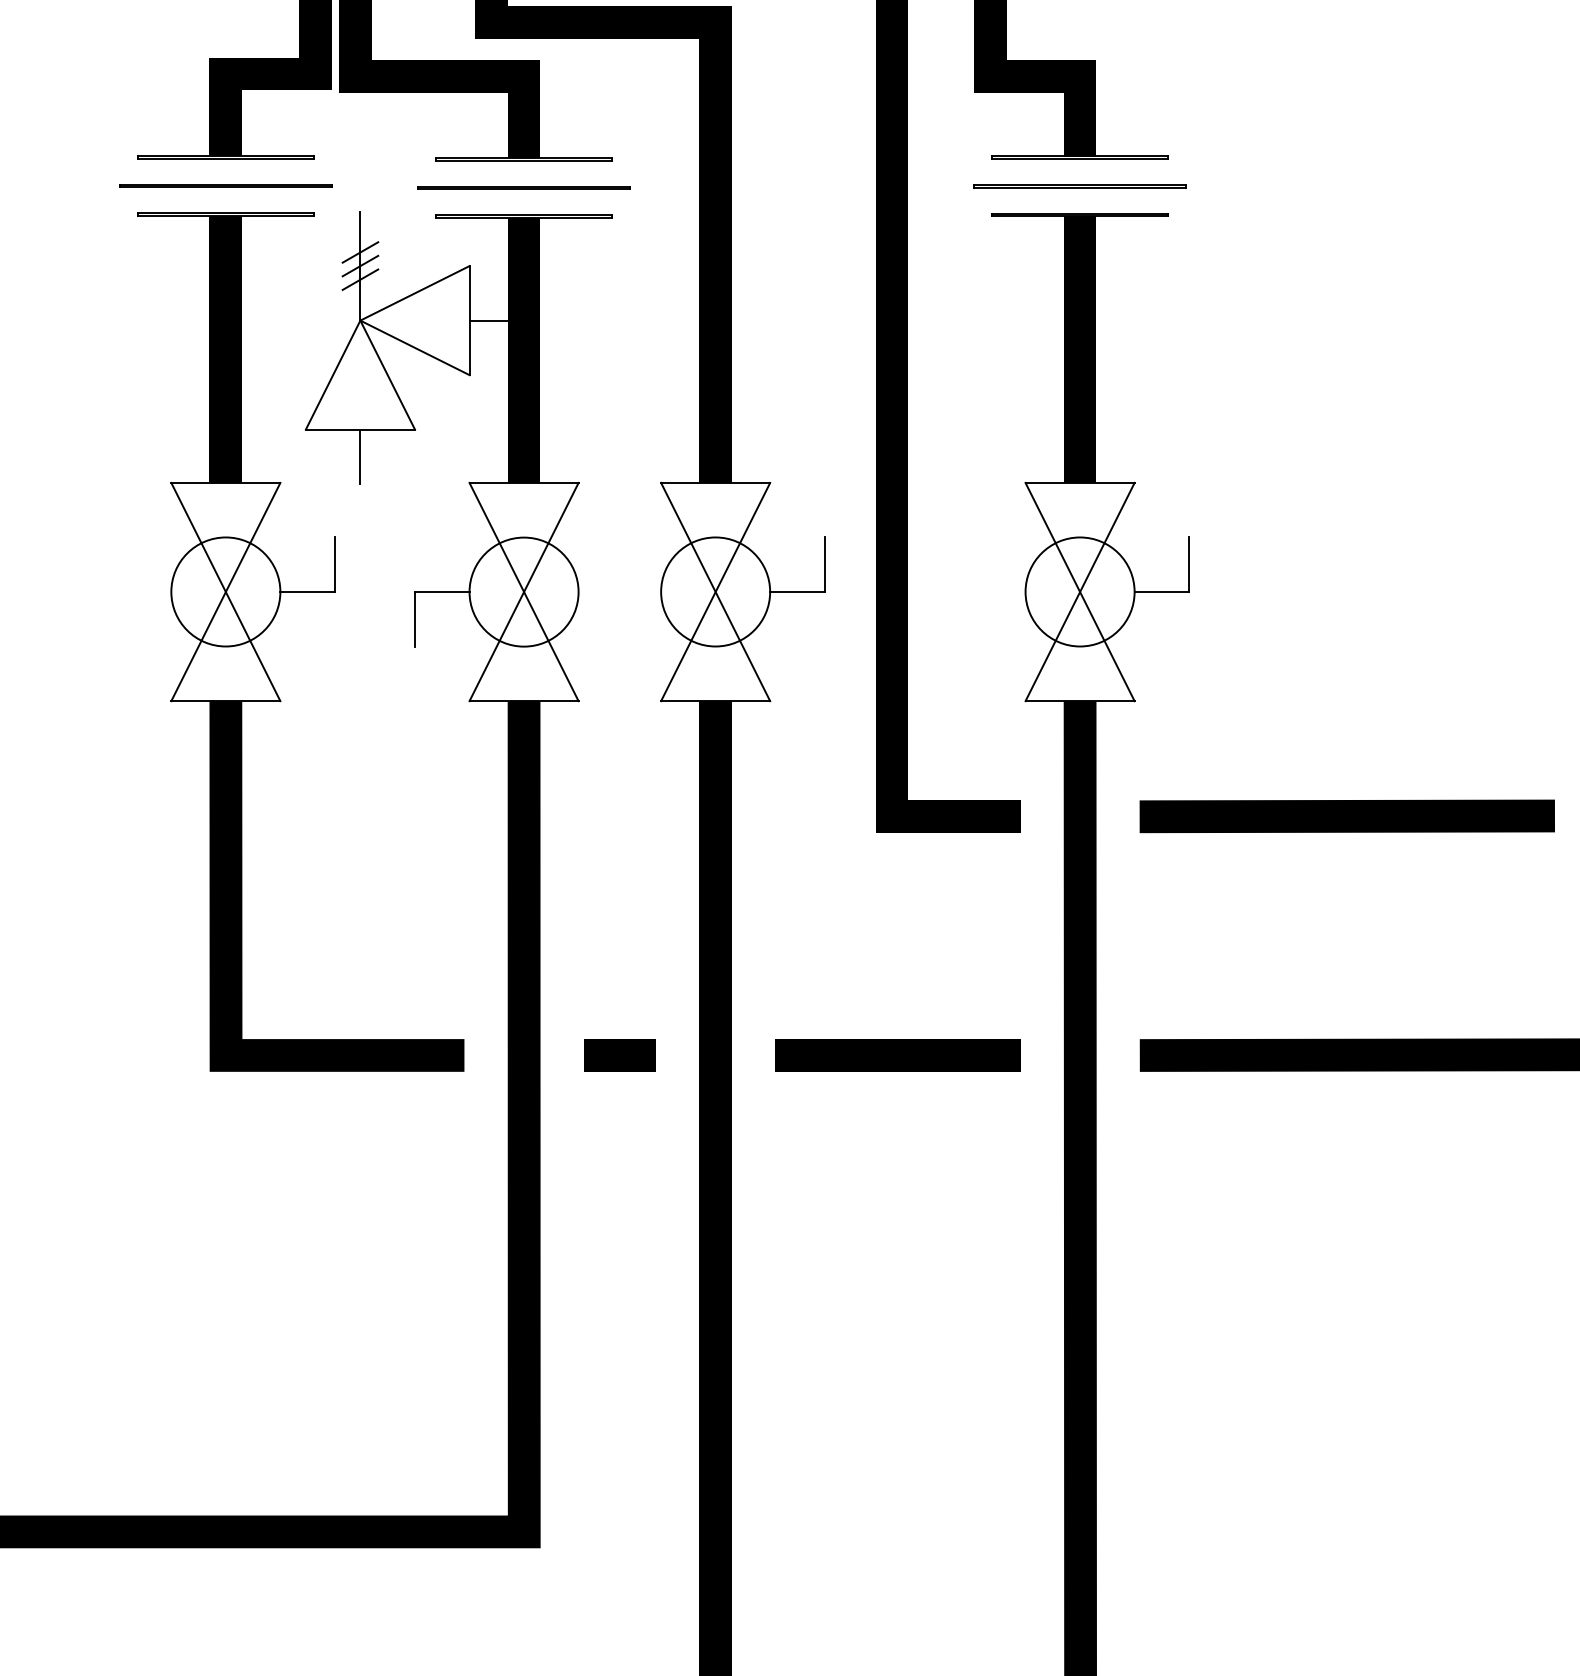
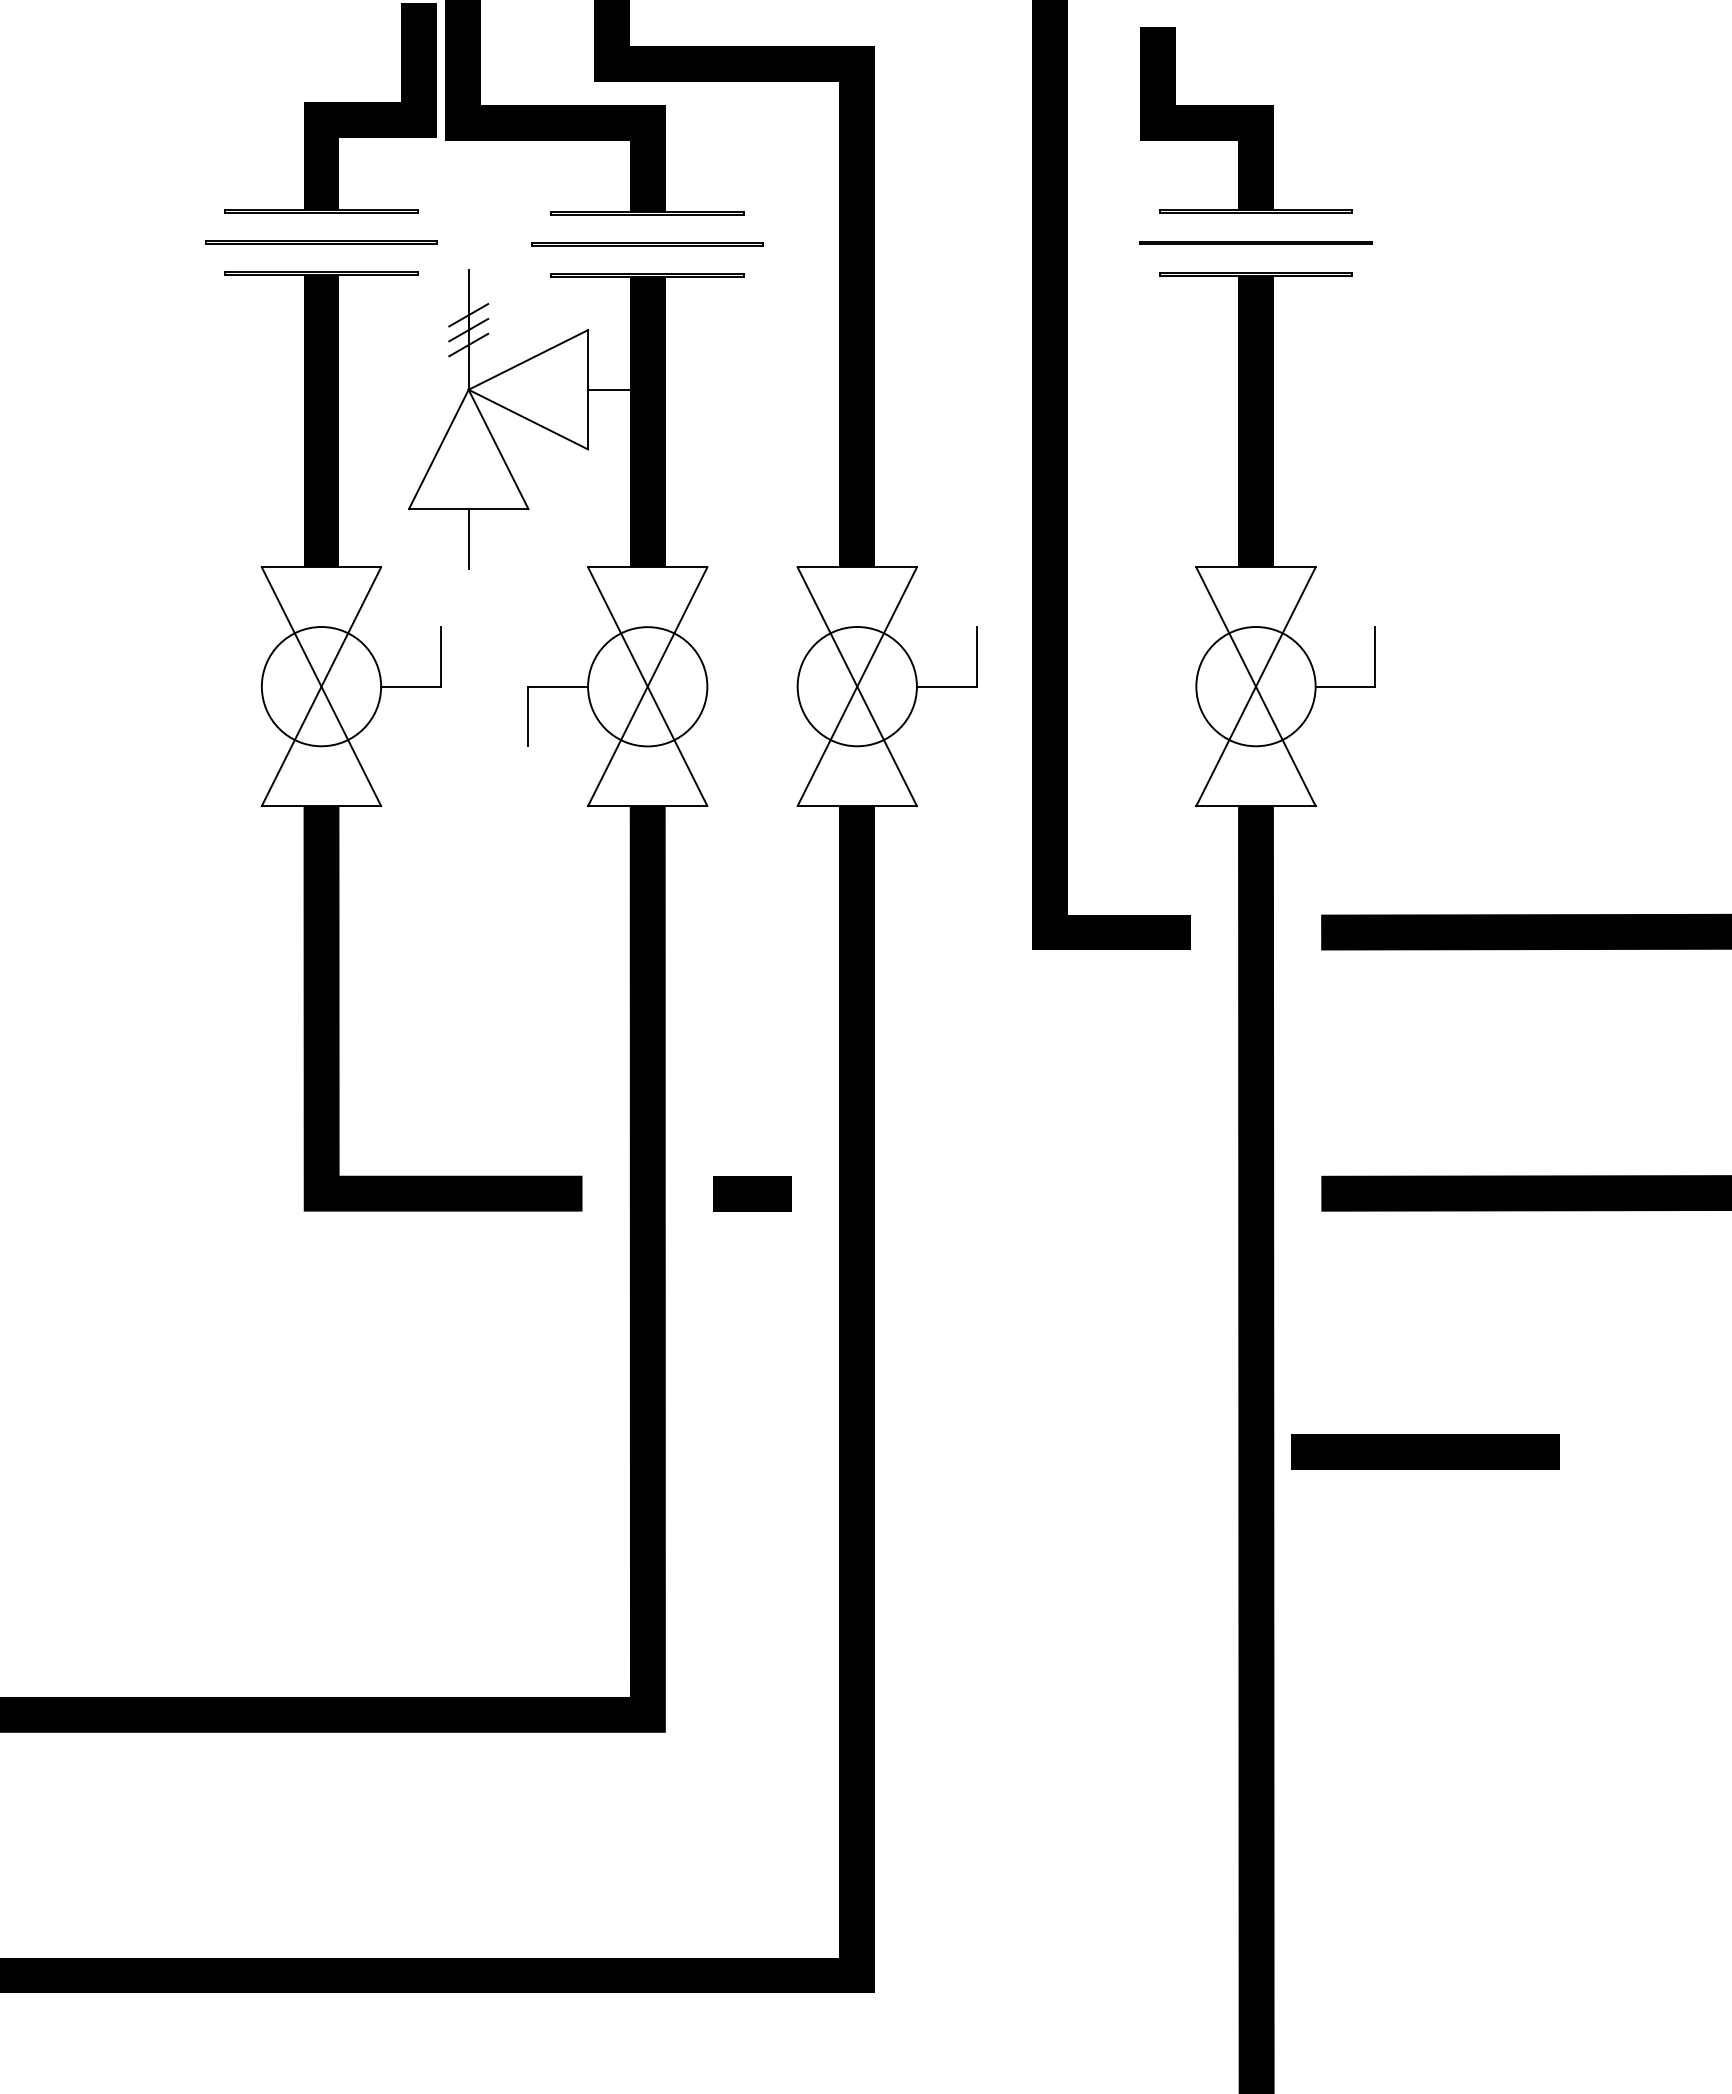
line: (897, 1055) -> (1425, 1451), moved

